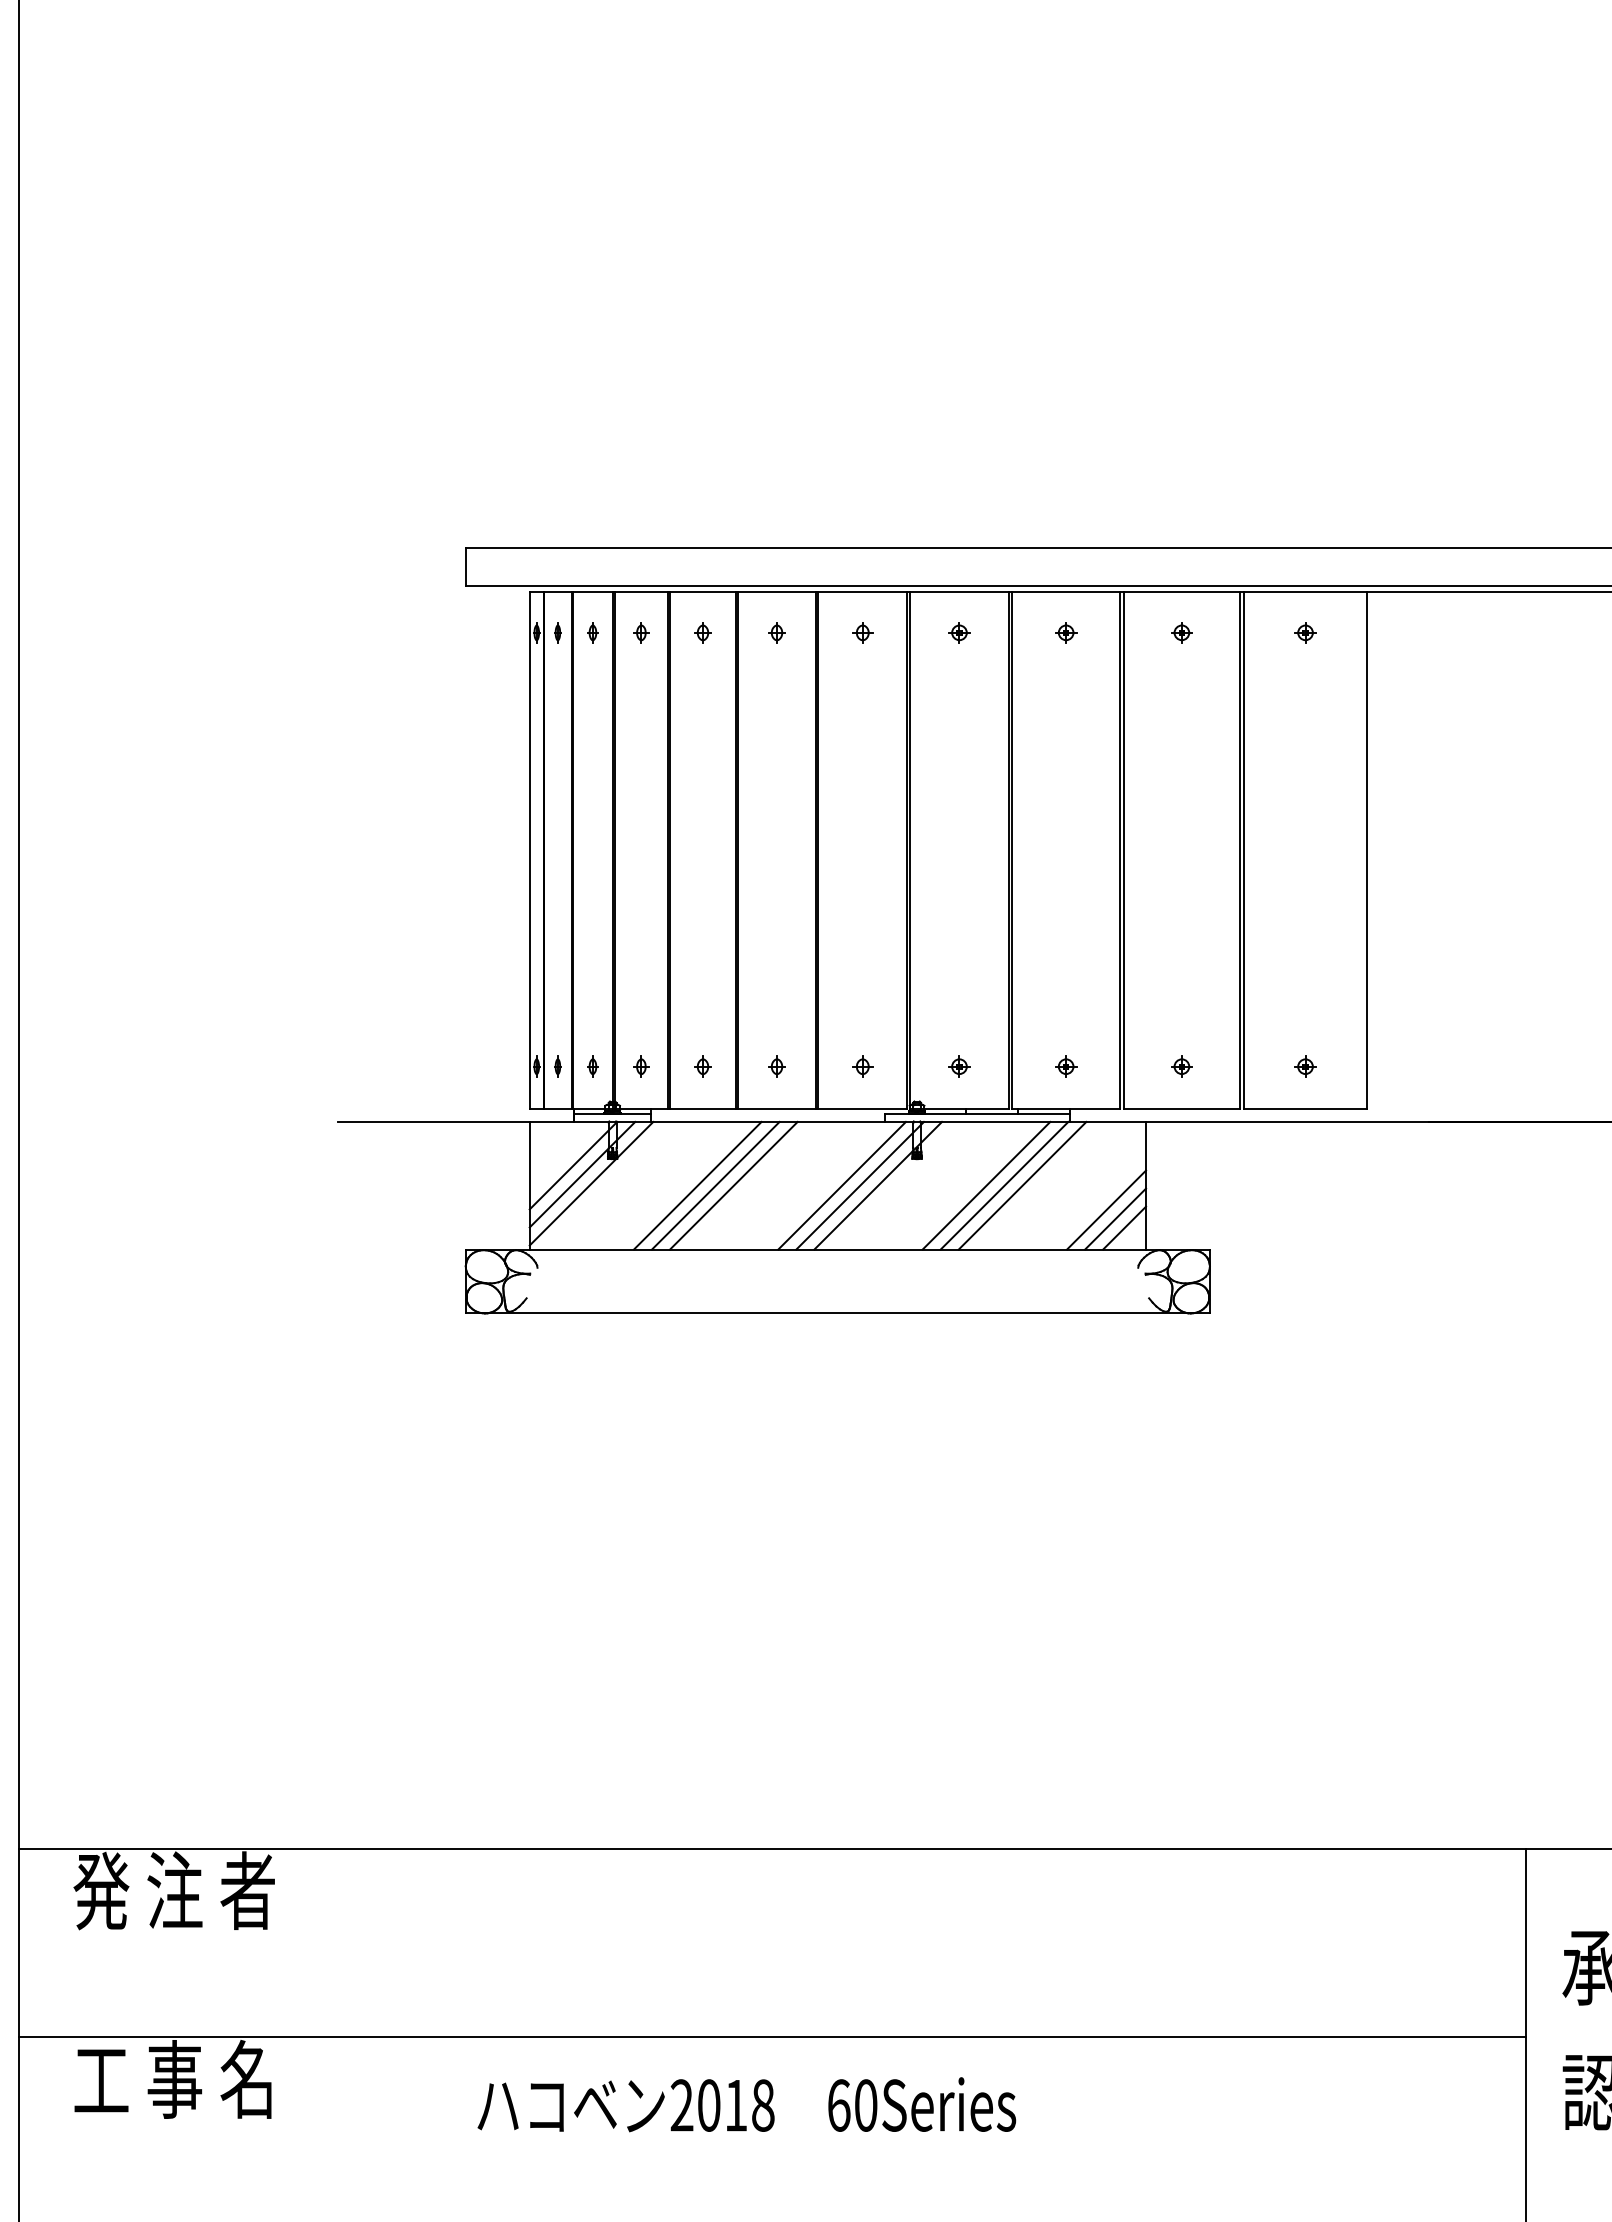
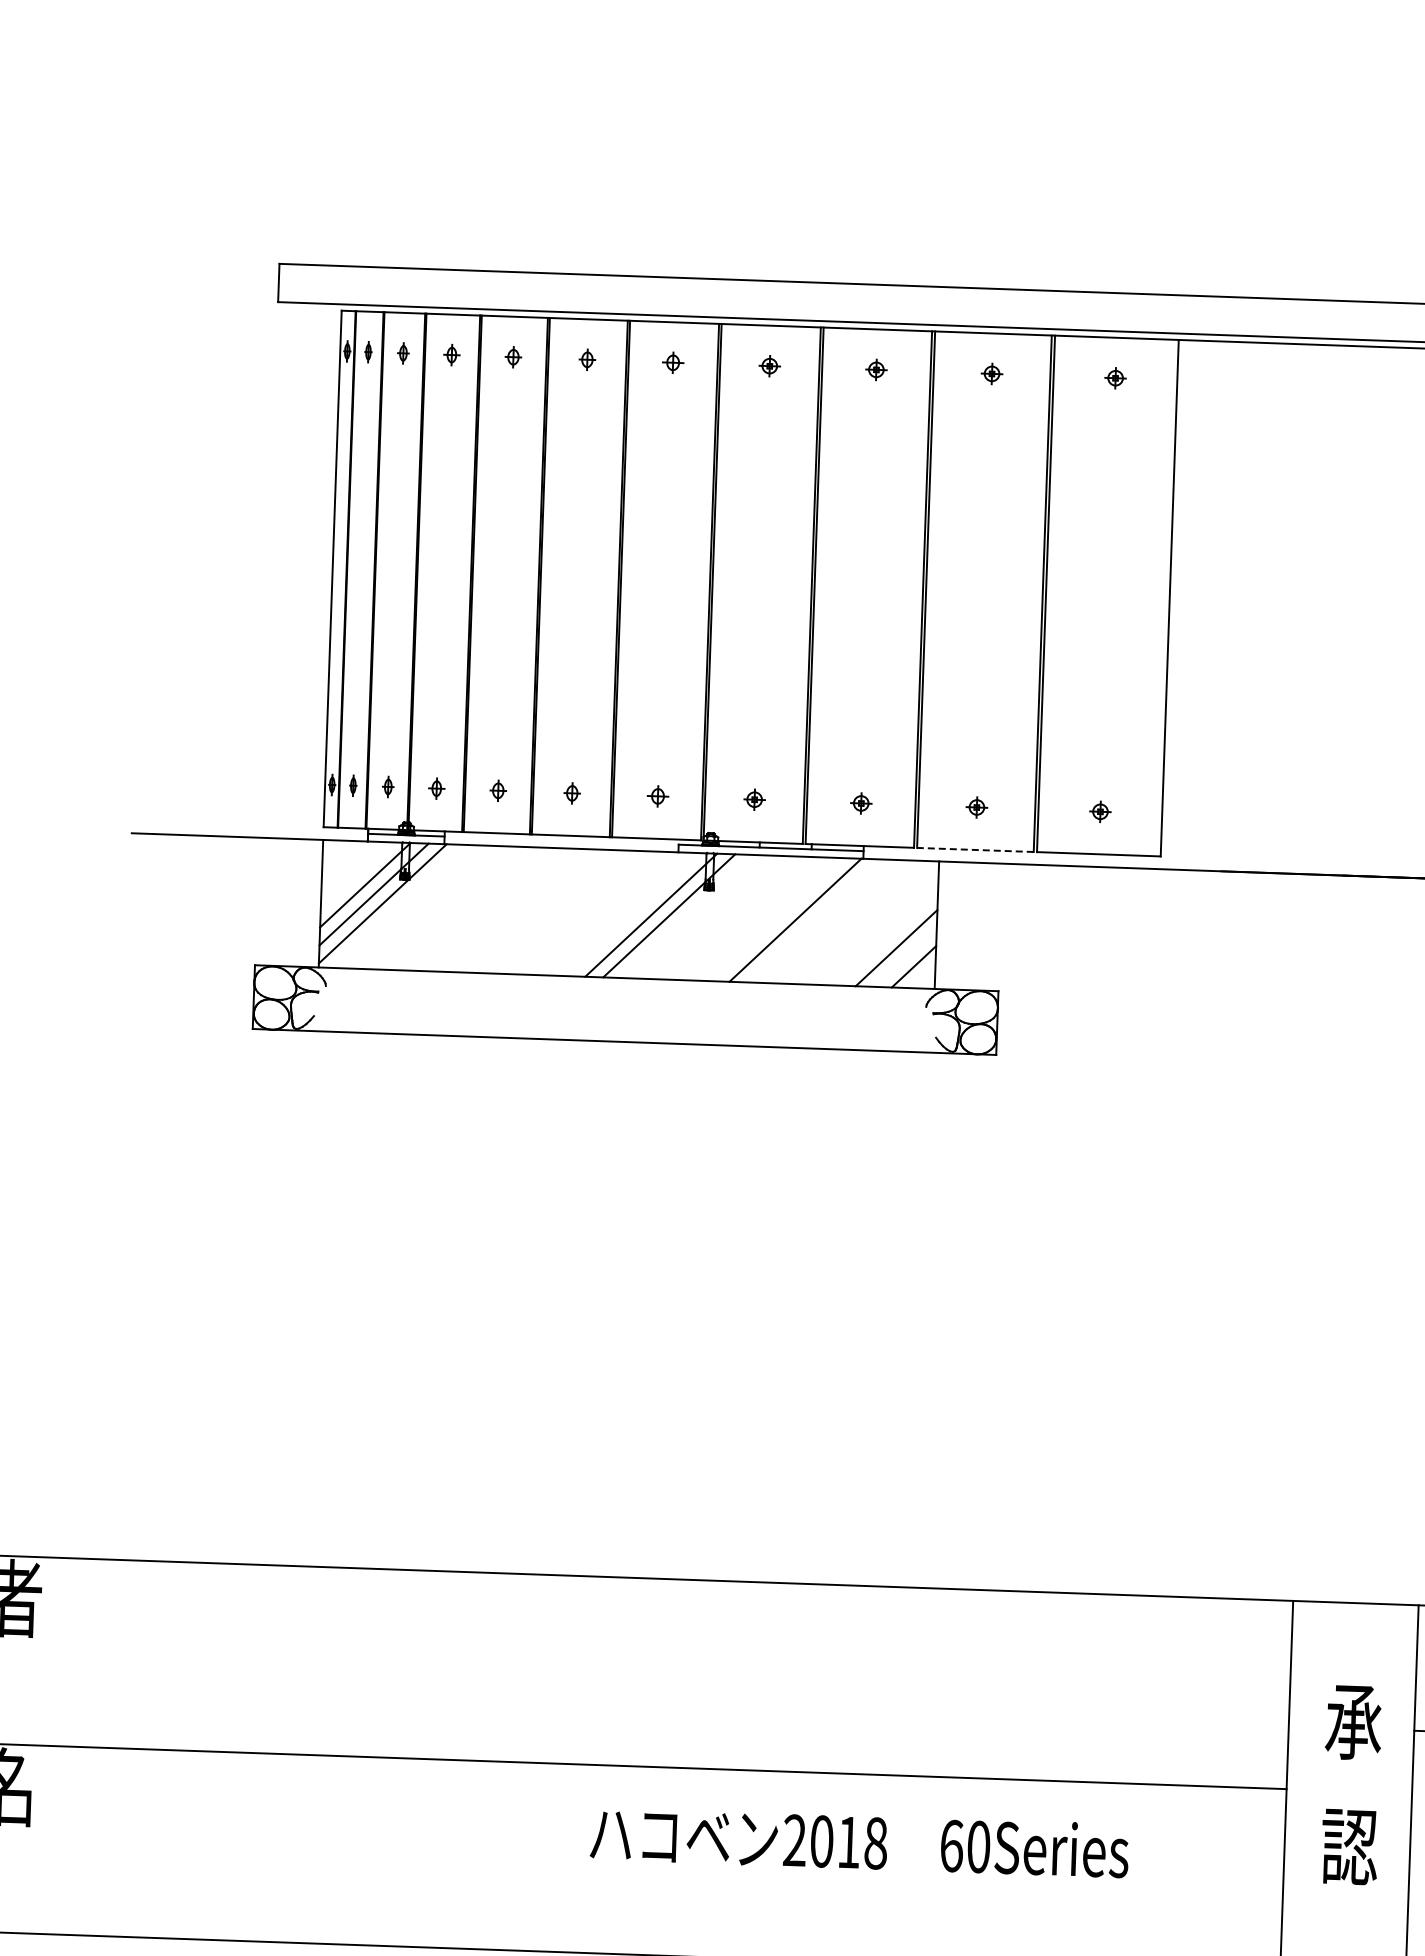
line: (1181, 1109) -> (975, 850), solid -> dashed
line: (697, 1185) -> (488, 909), removed
line: (715, 1185) -> (506, 909), removed
line: (733, 1185) -> (524, 910), removed
line: (841, 1185) -> (632, 914), removed
line: (986, 1185) -> (777, 919), removed
line: (1022, 1185) -> (813, 920), removed
line: (1115, 1218) -> (905, 956), removed
text: (746, 2104) -> (859, 1841), moved

